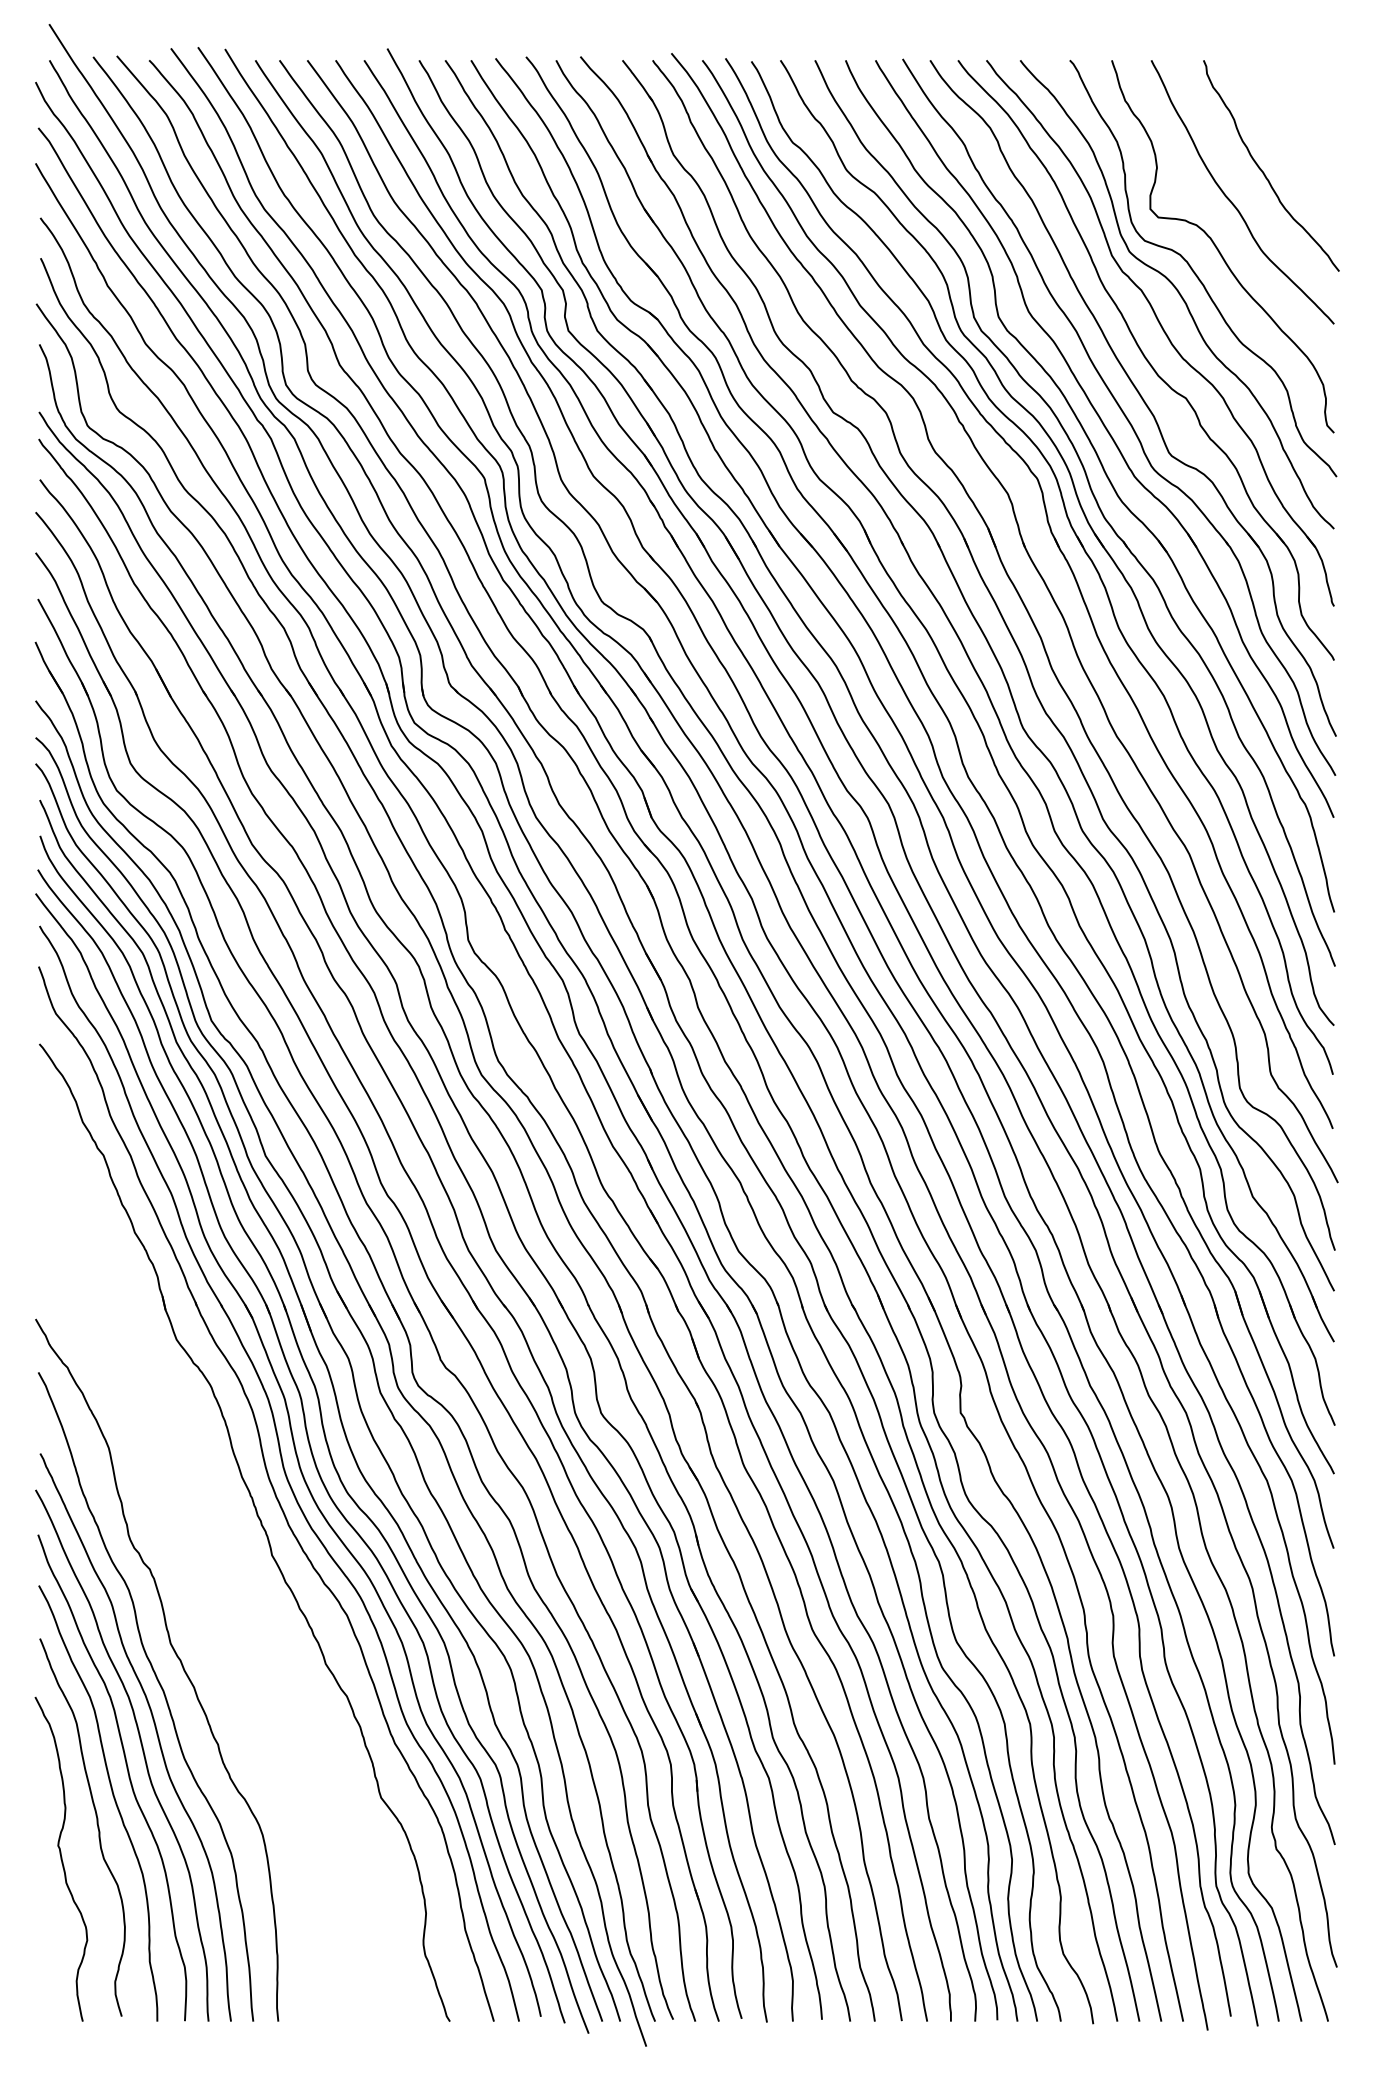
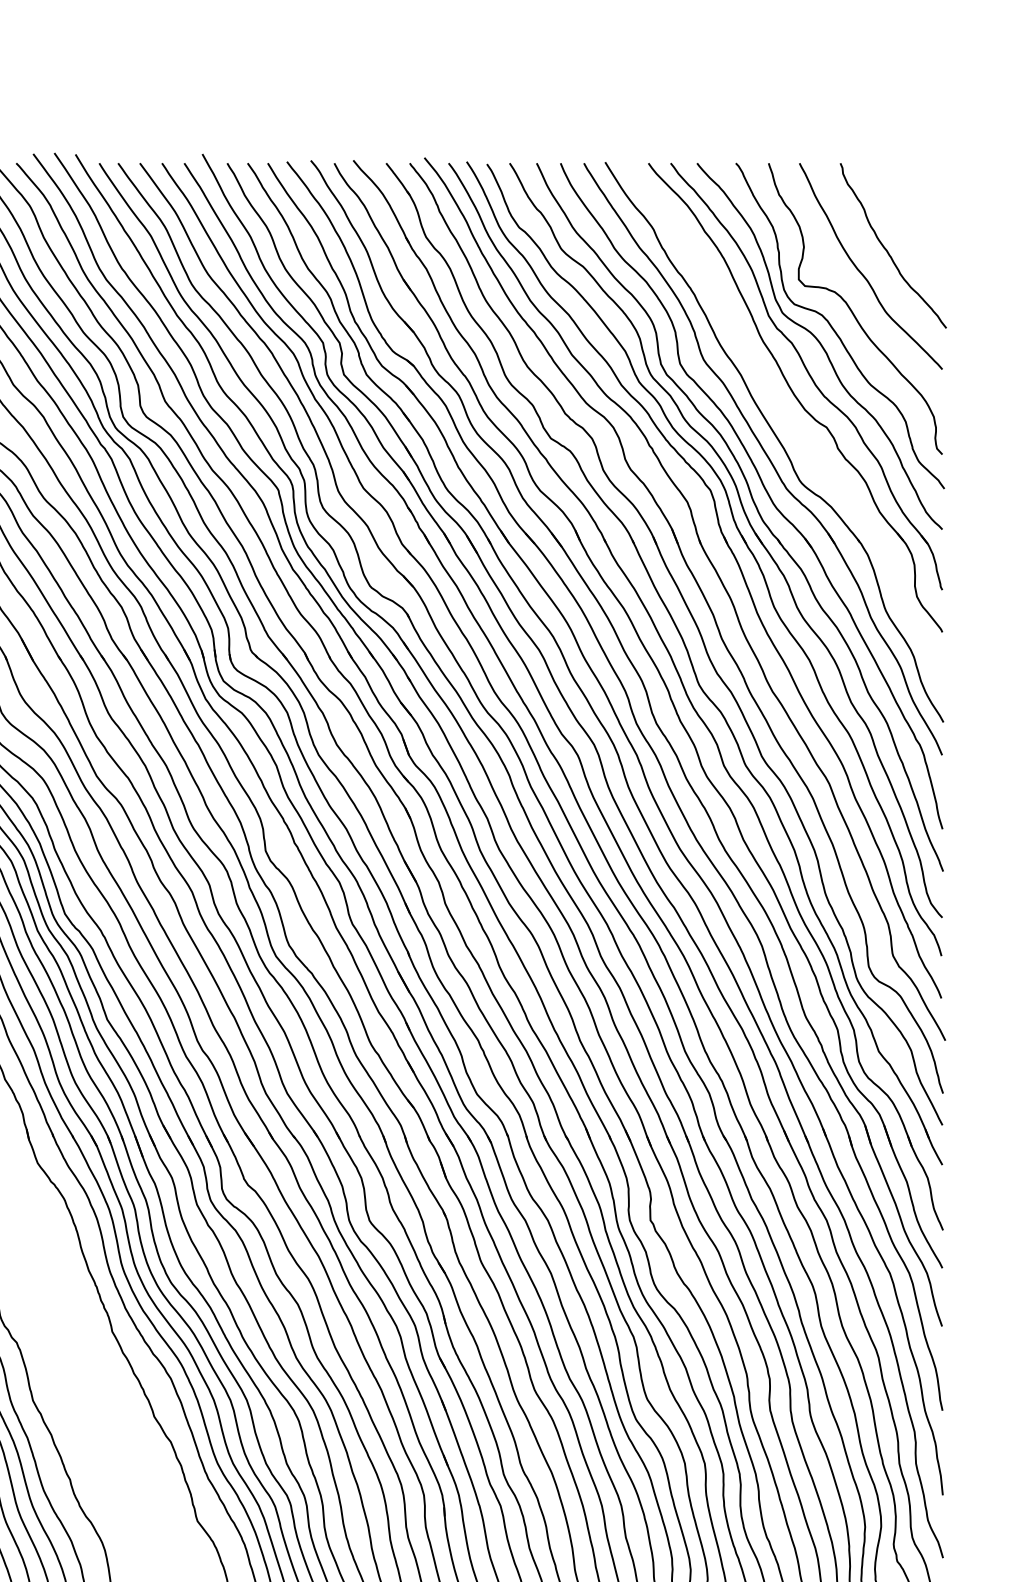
part: (1138, 394) -> (789, 424), removed

